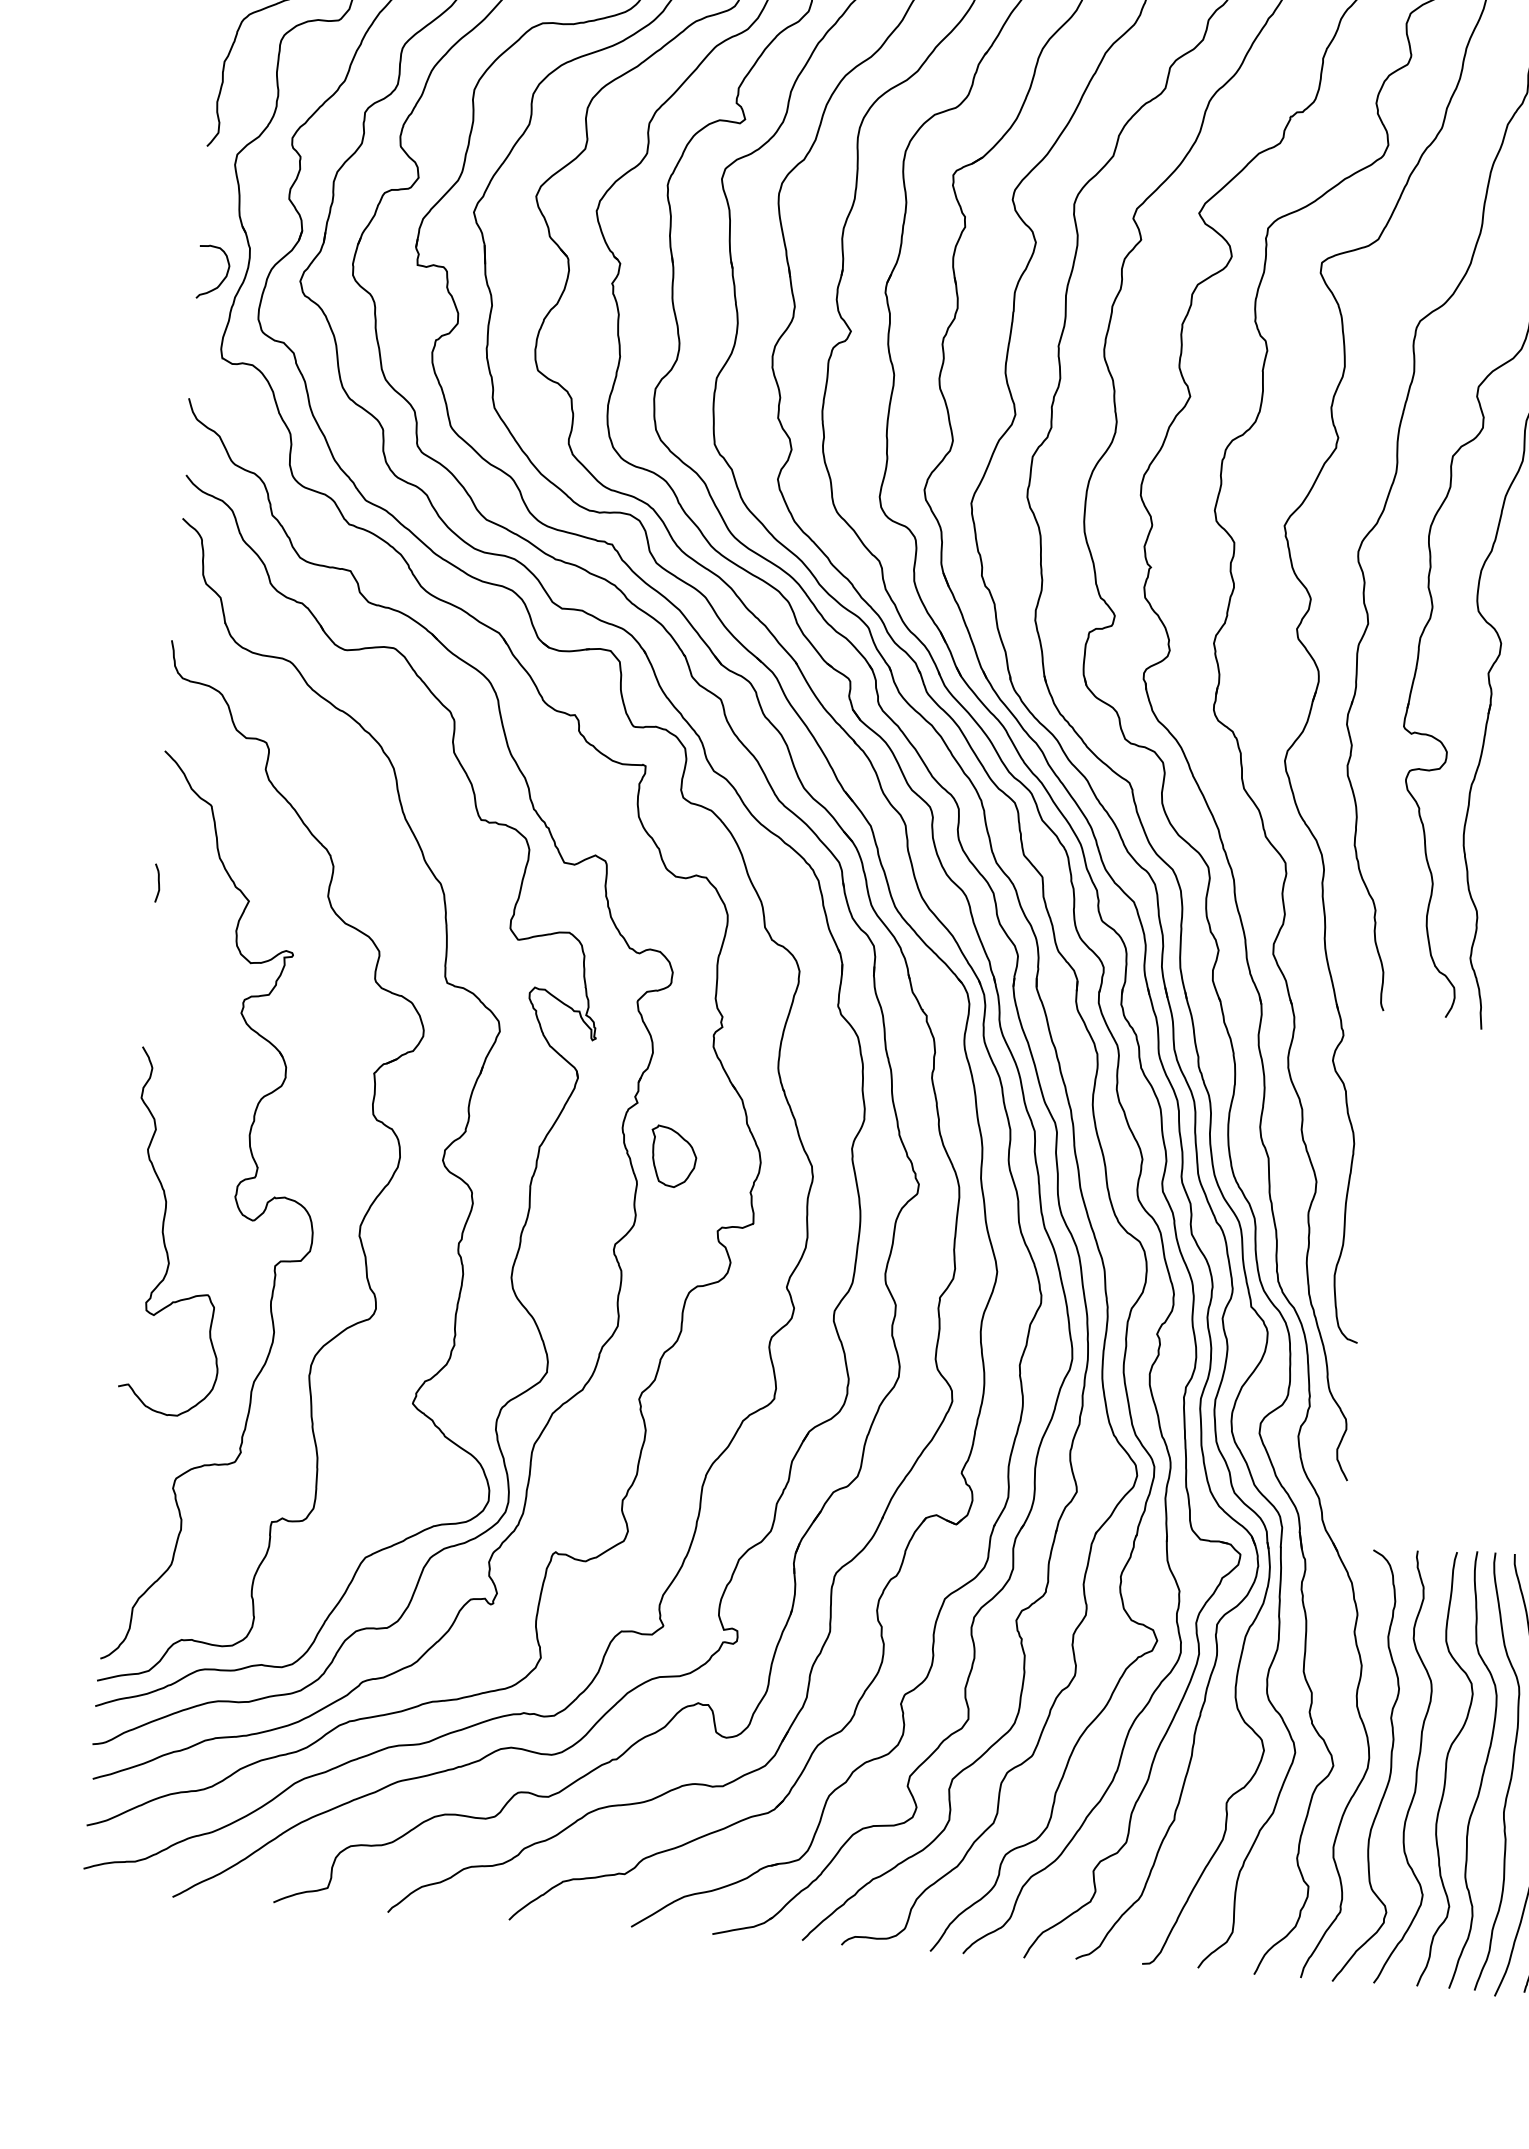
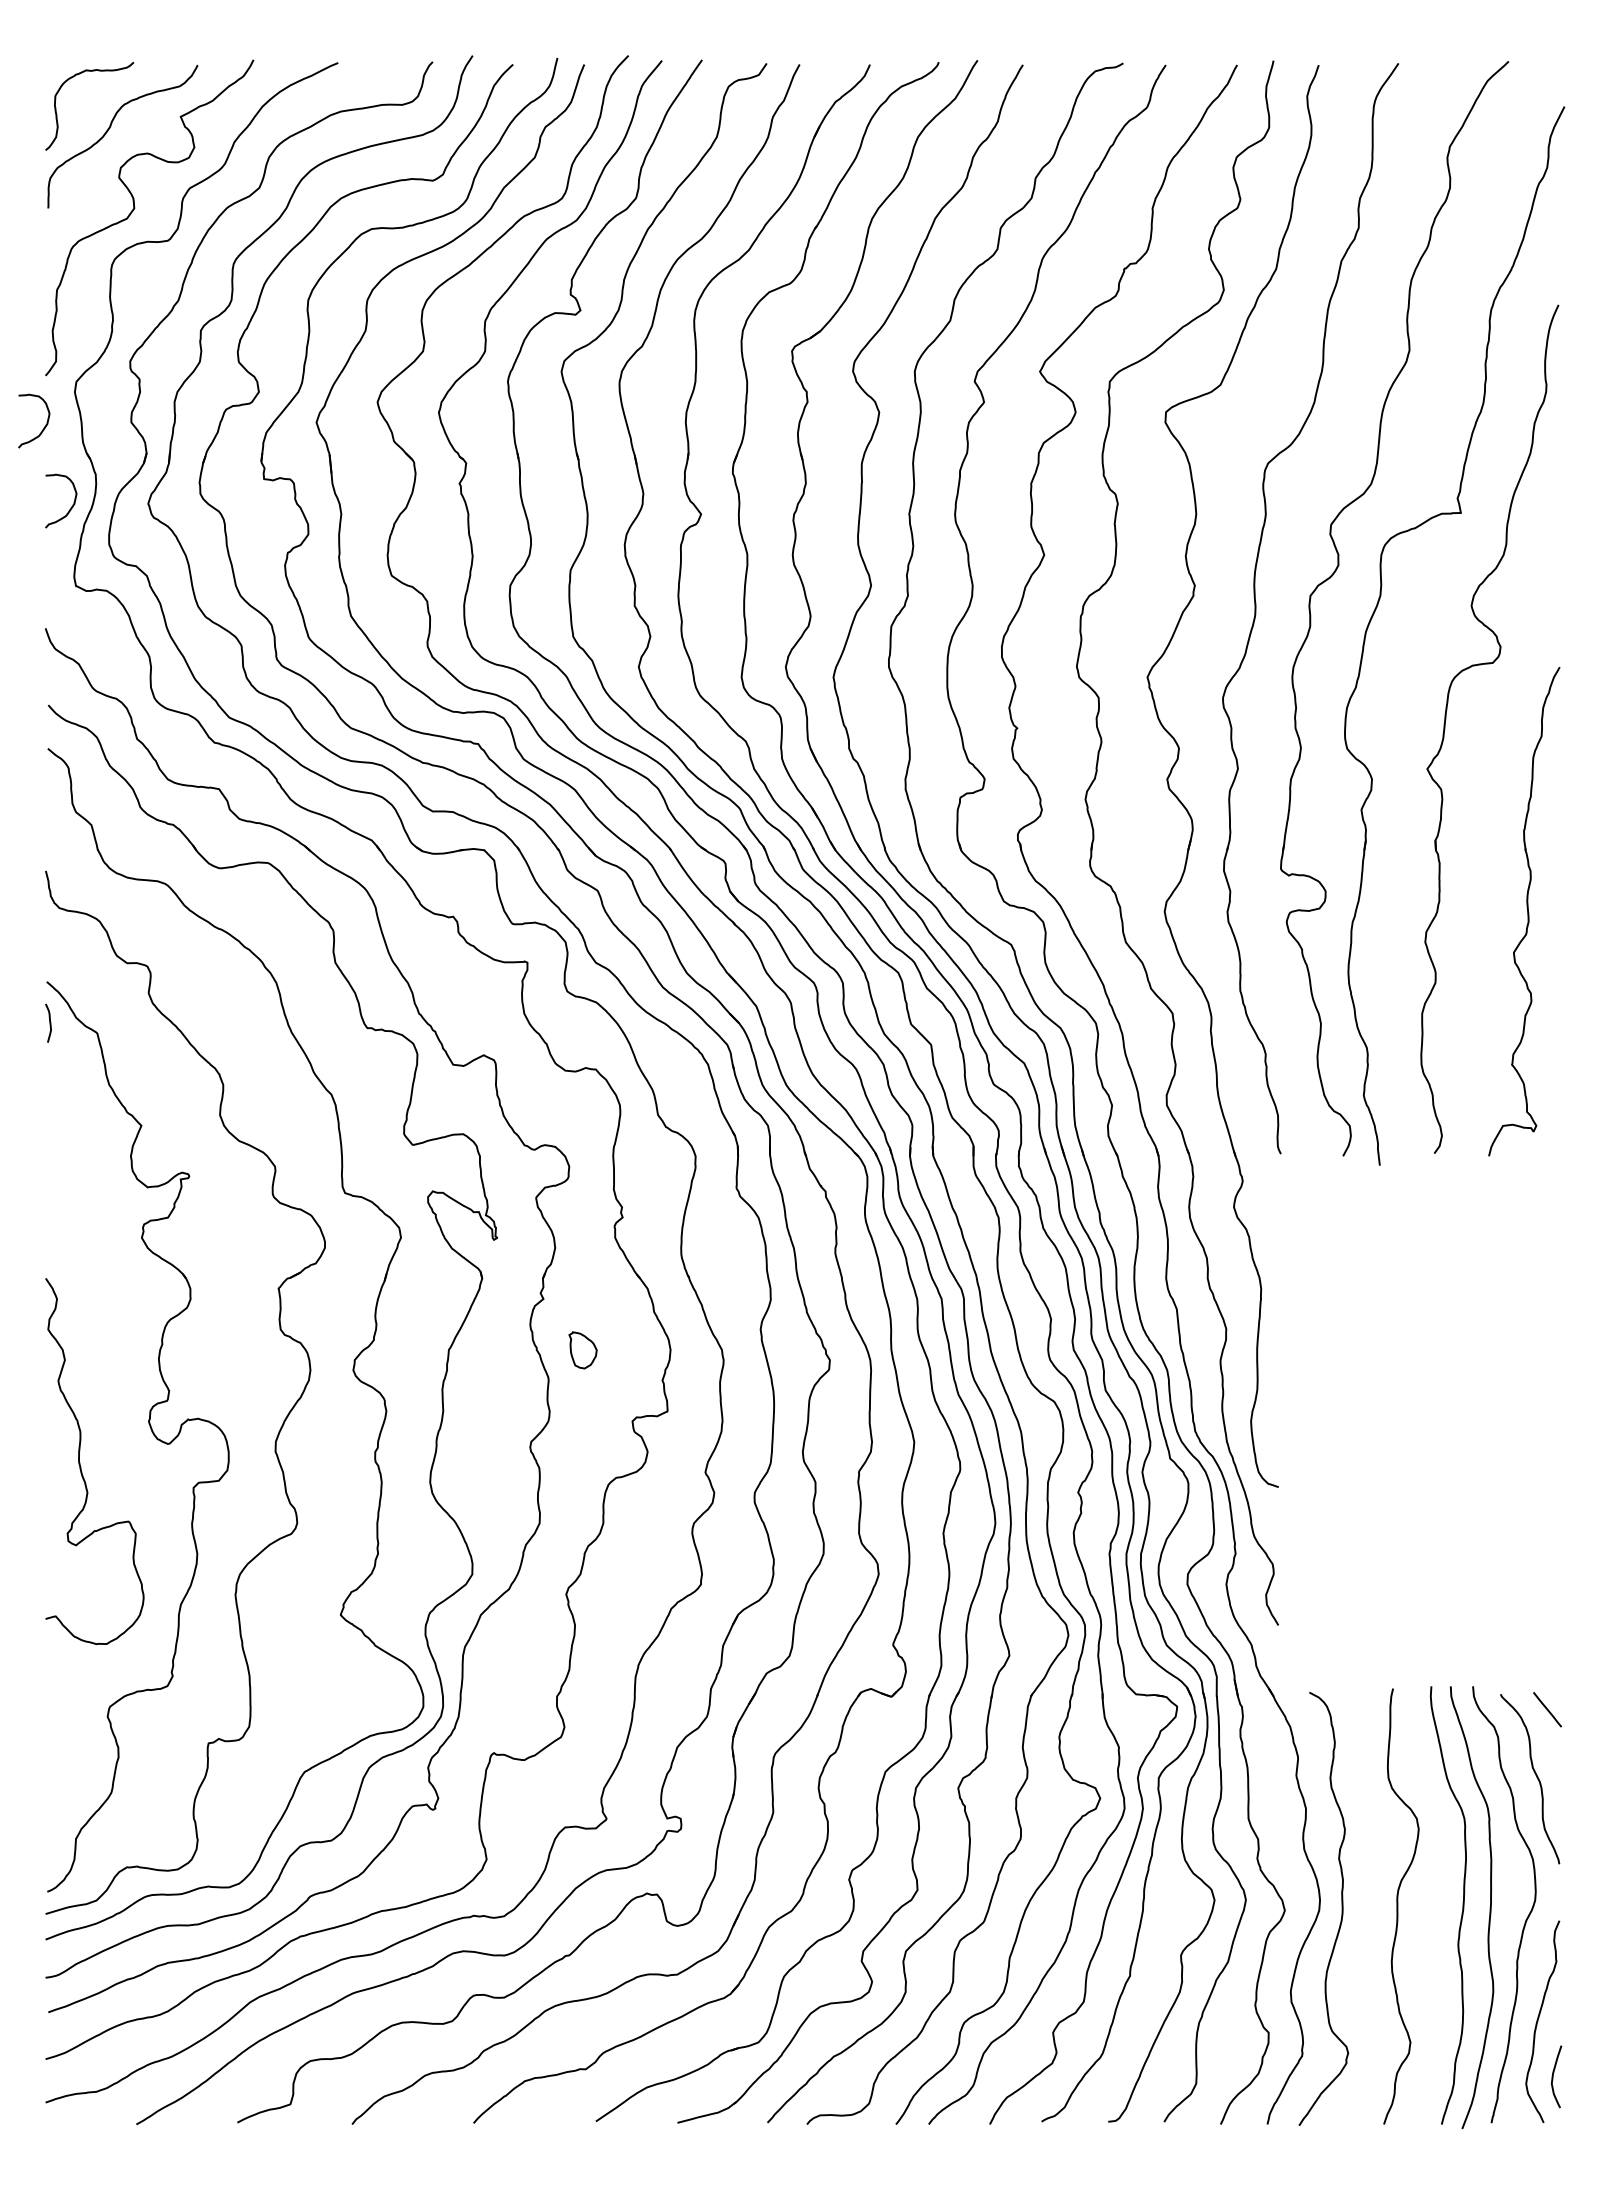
curve: (201, 197) -> (43, 427), added
curve: (158, 882) -> (49, 1022), moved
part: (672, 1156) -> (582, 1350), size x0.6
curve: (1416, 1768) -> (1367, 1907), removed
curve: (1481, 1774) -> (1433, 1908), removed

